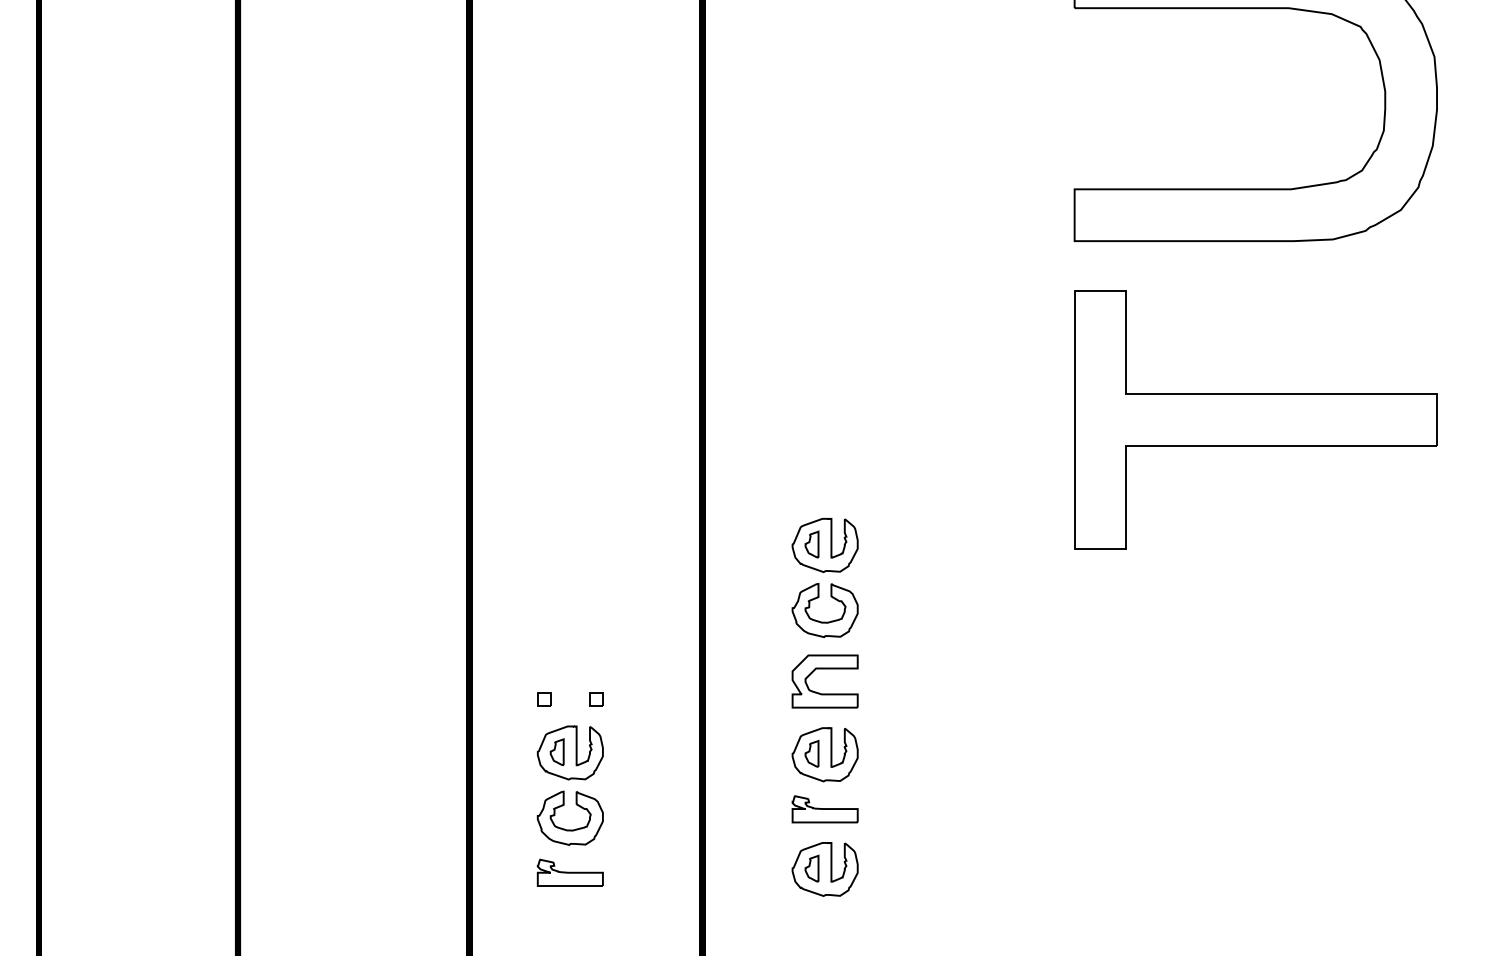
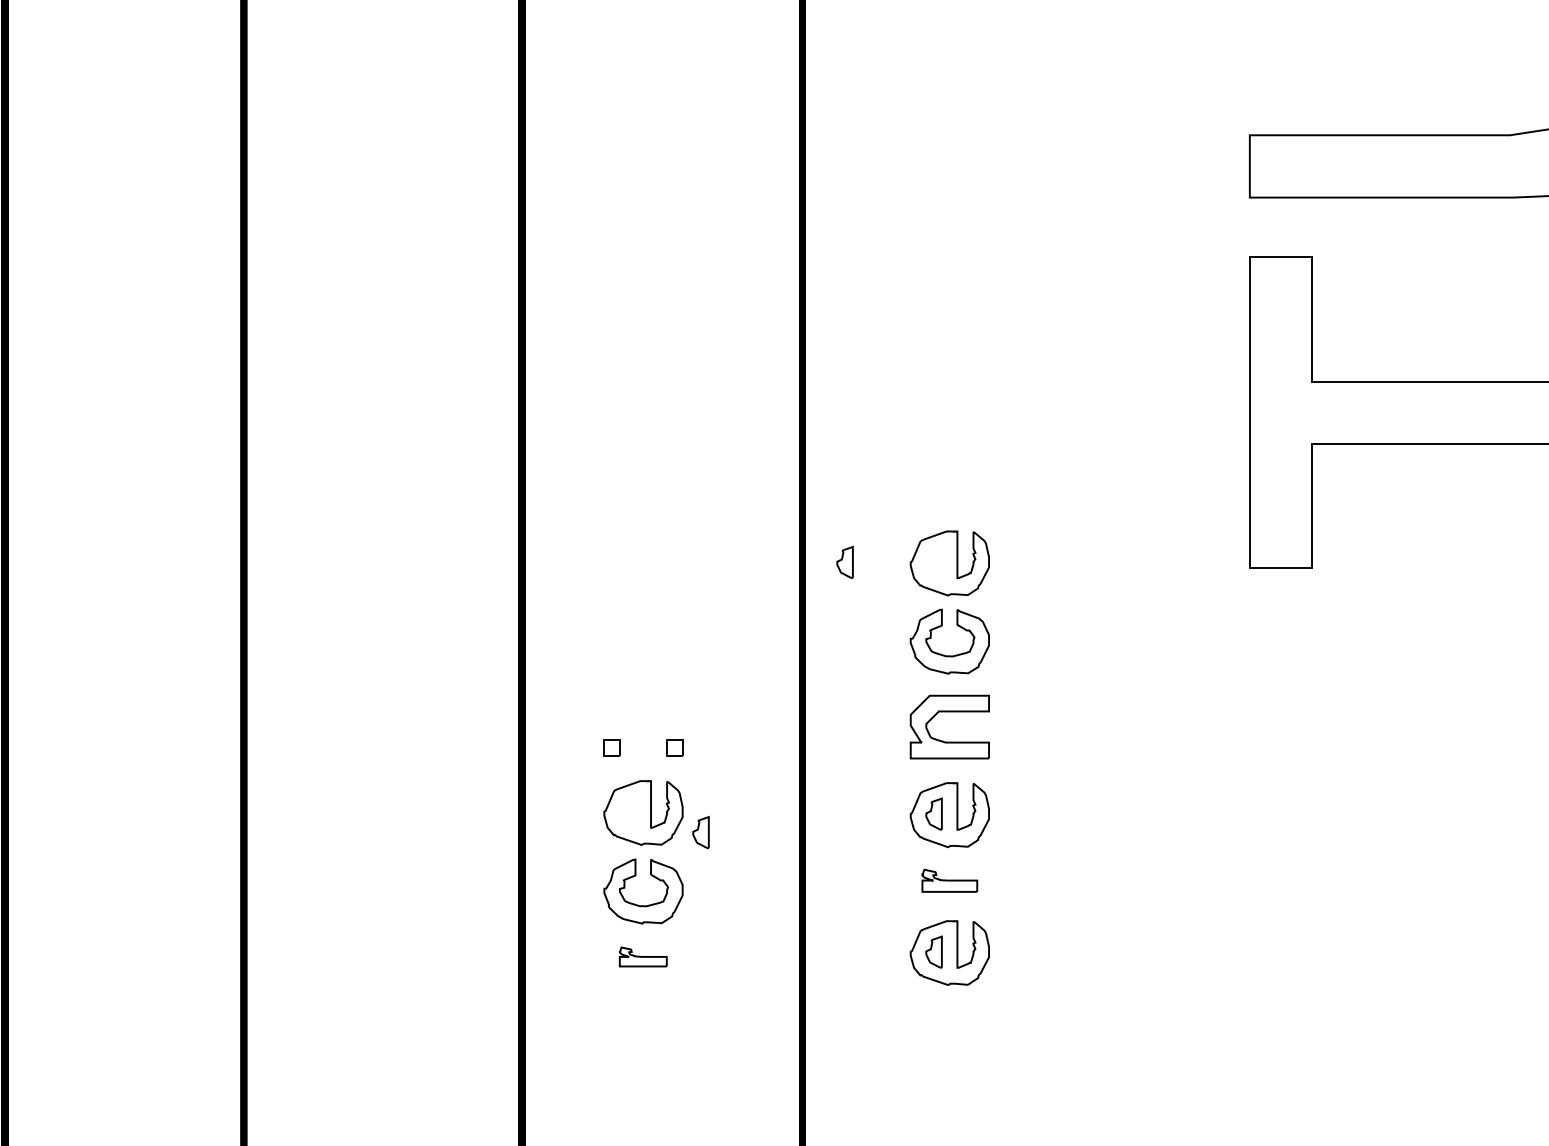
part: (811, 544) -> (844, 562), moved
part: (556, 752) -> (700, 832), moved
part: (824, 809) -> (949, 880), size x0.7
part: (569, 872) -> (642, 956), size x0.6

